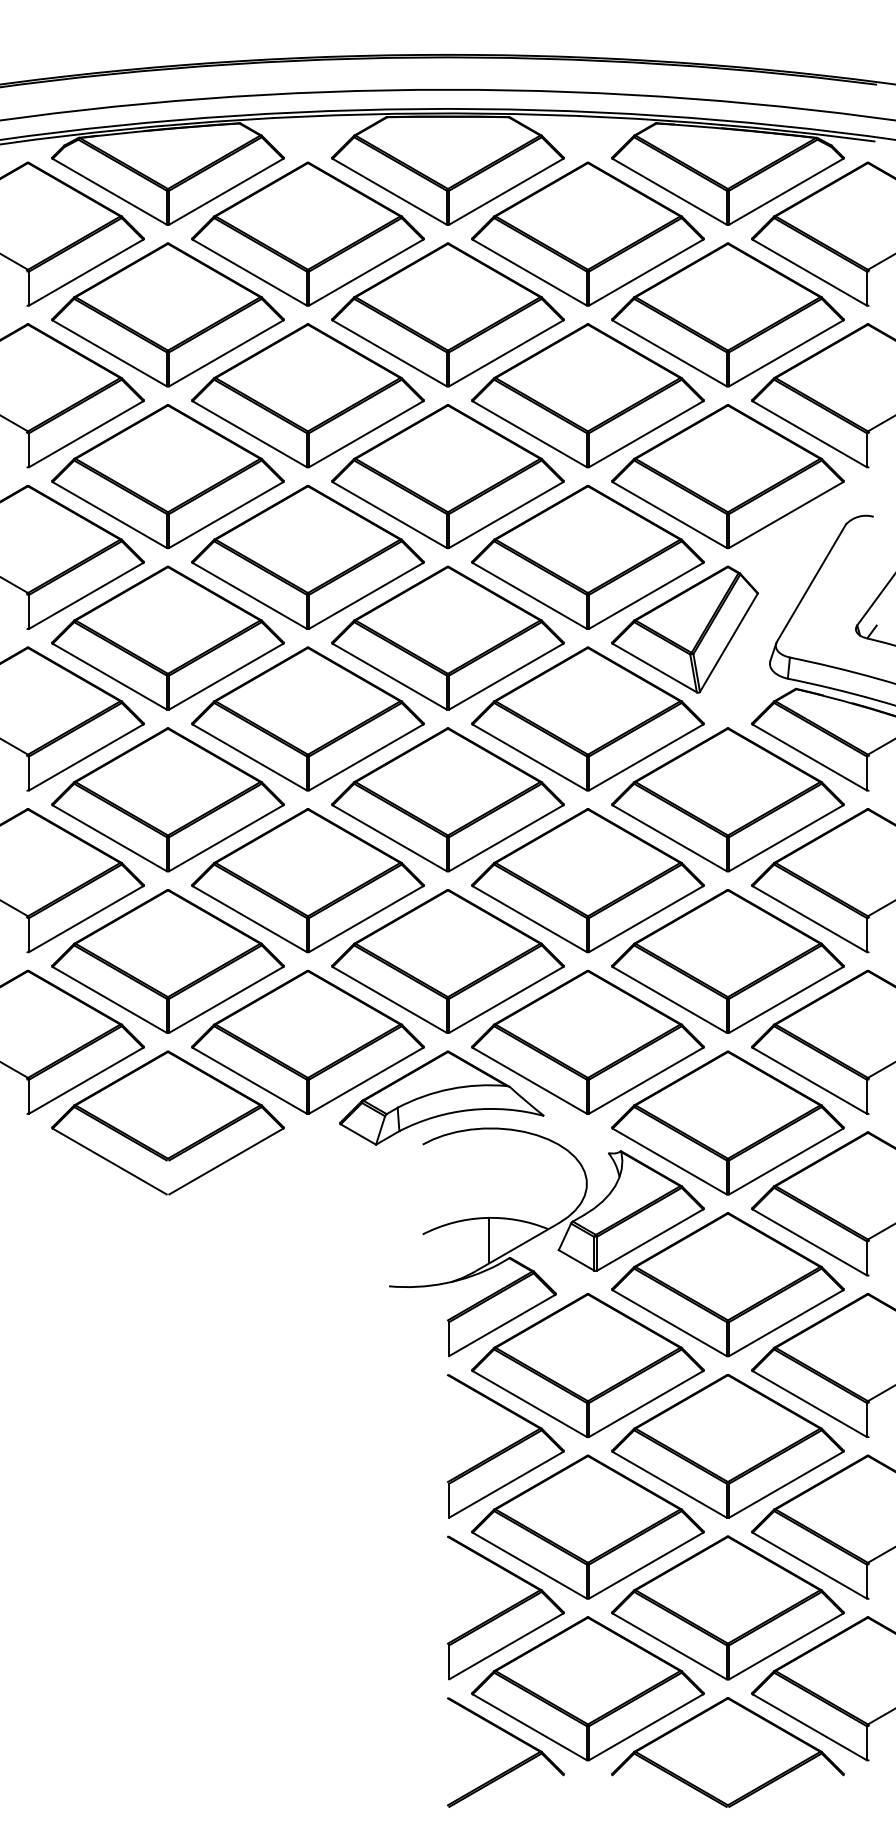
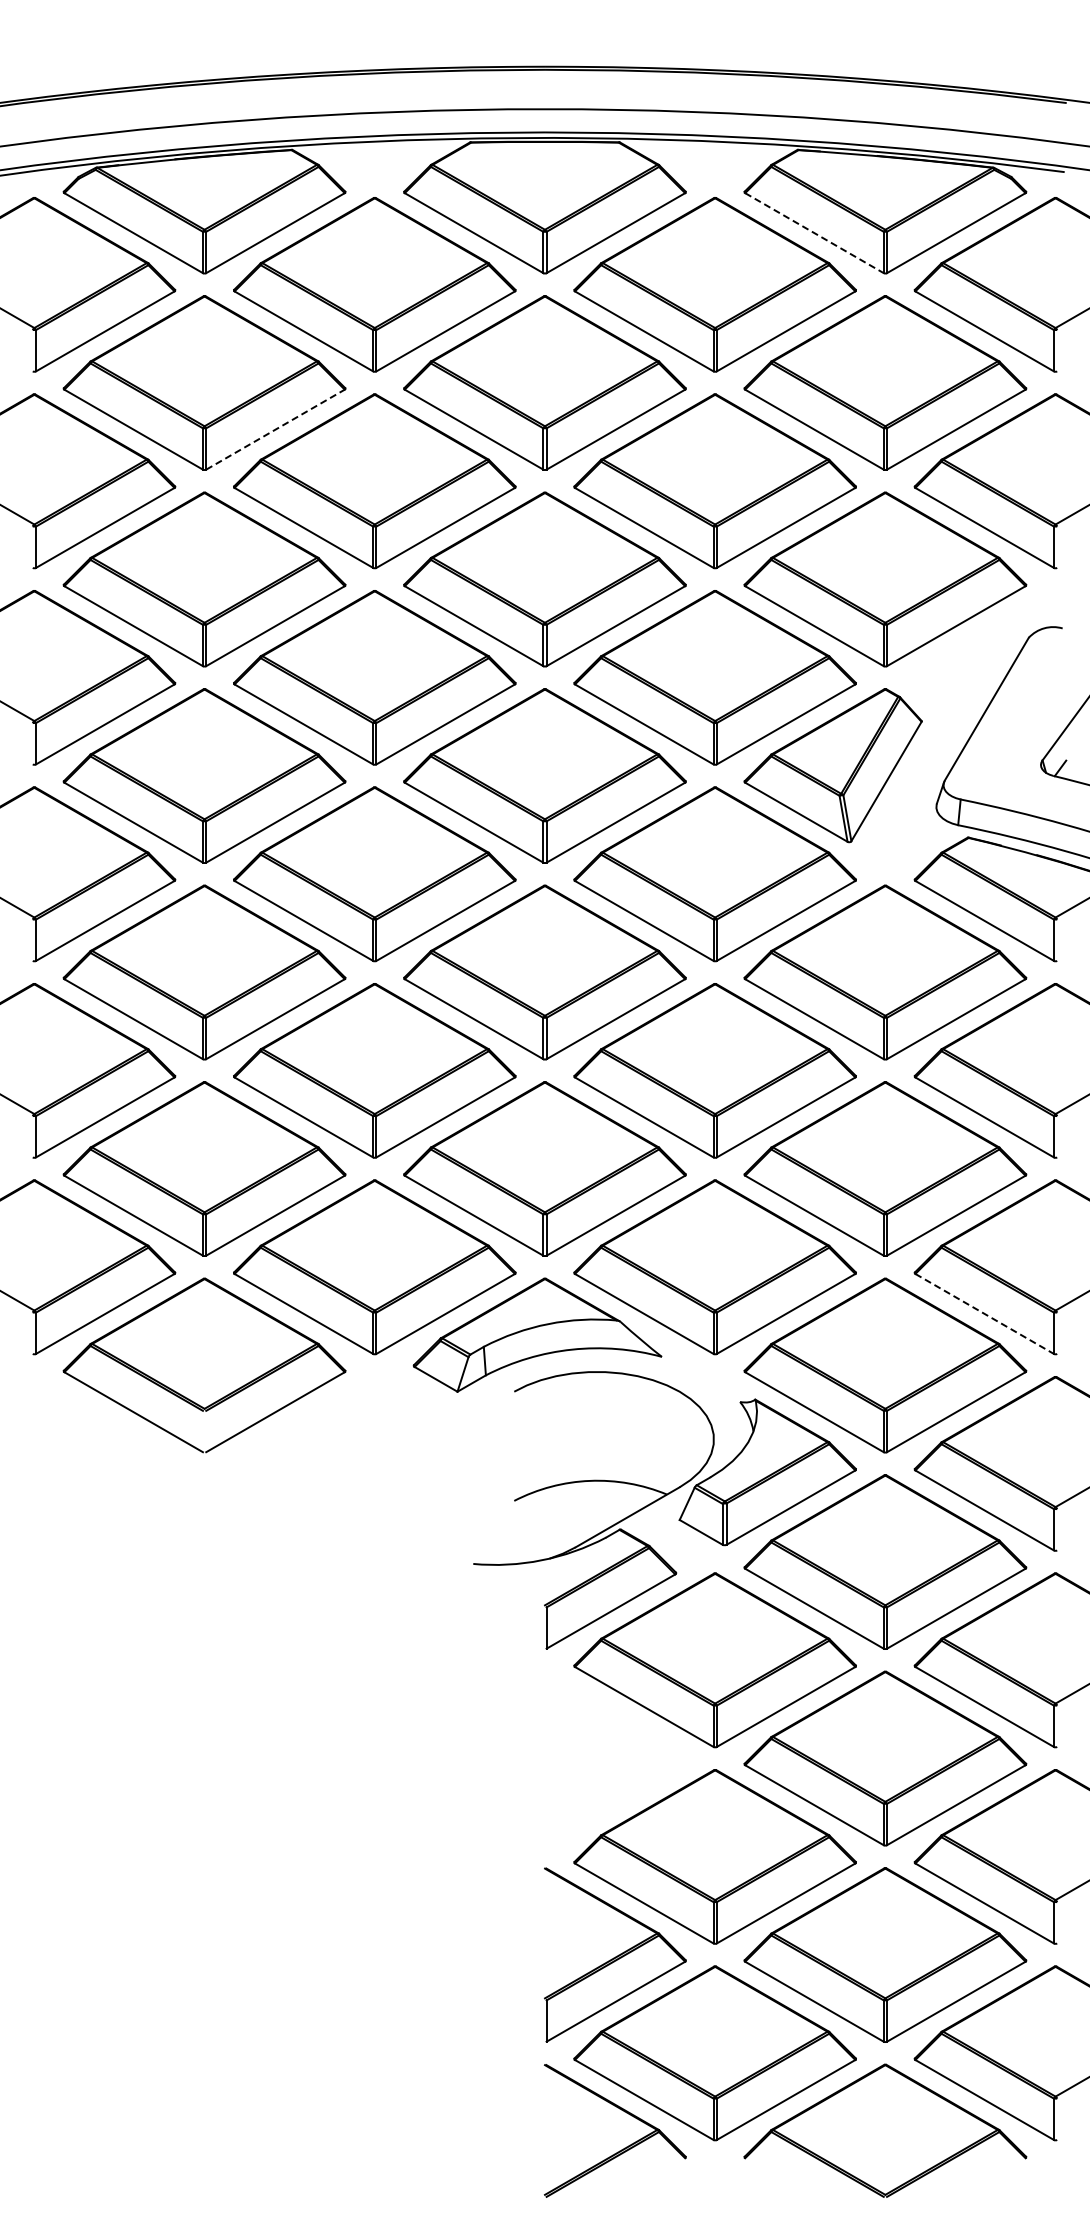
line: (669, 192) -> (814, 233), solid -> dashed
line: (226, 353) -> (275, 429), solid -> dashed
line: (809, 1080) -> (984, 1313), solid -> dashed
line: (489, 1240) -> (595, 1508), removed
part: (505, 1446) -> (615, 1758), removed

